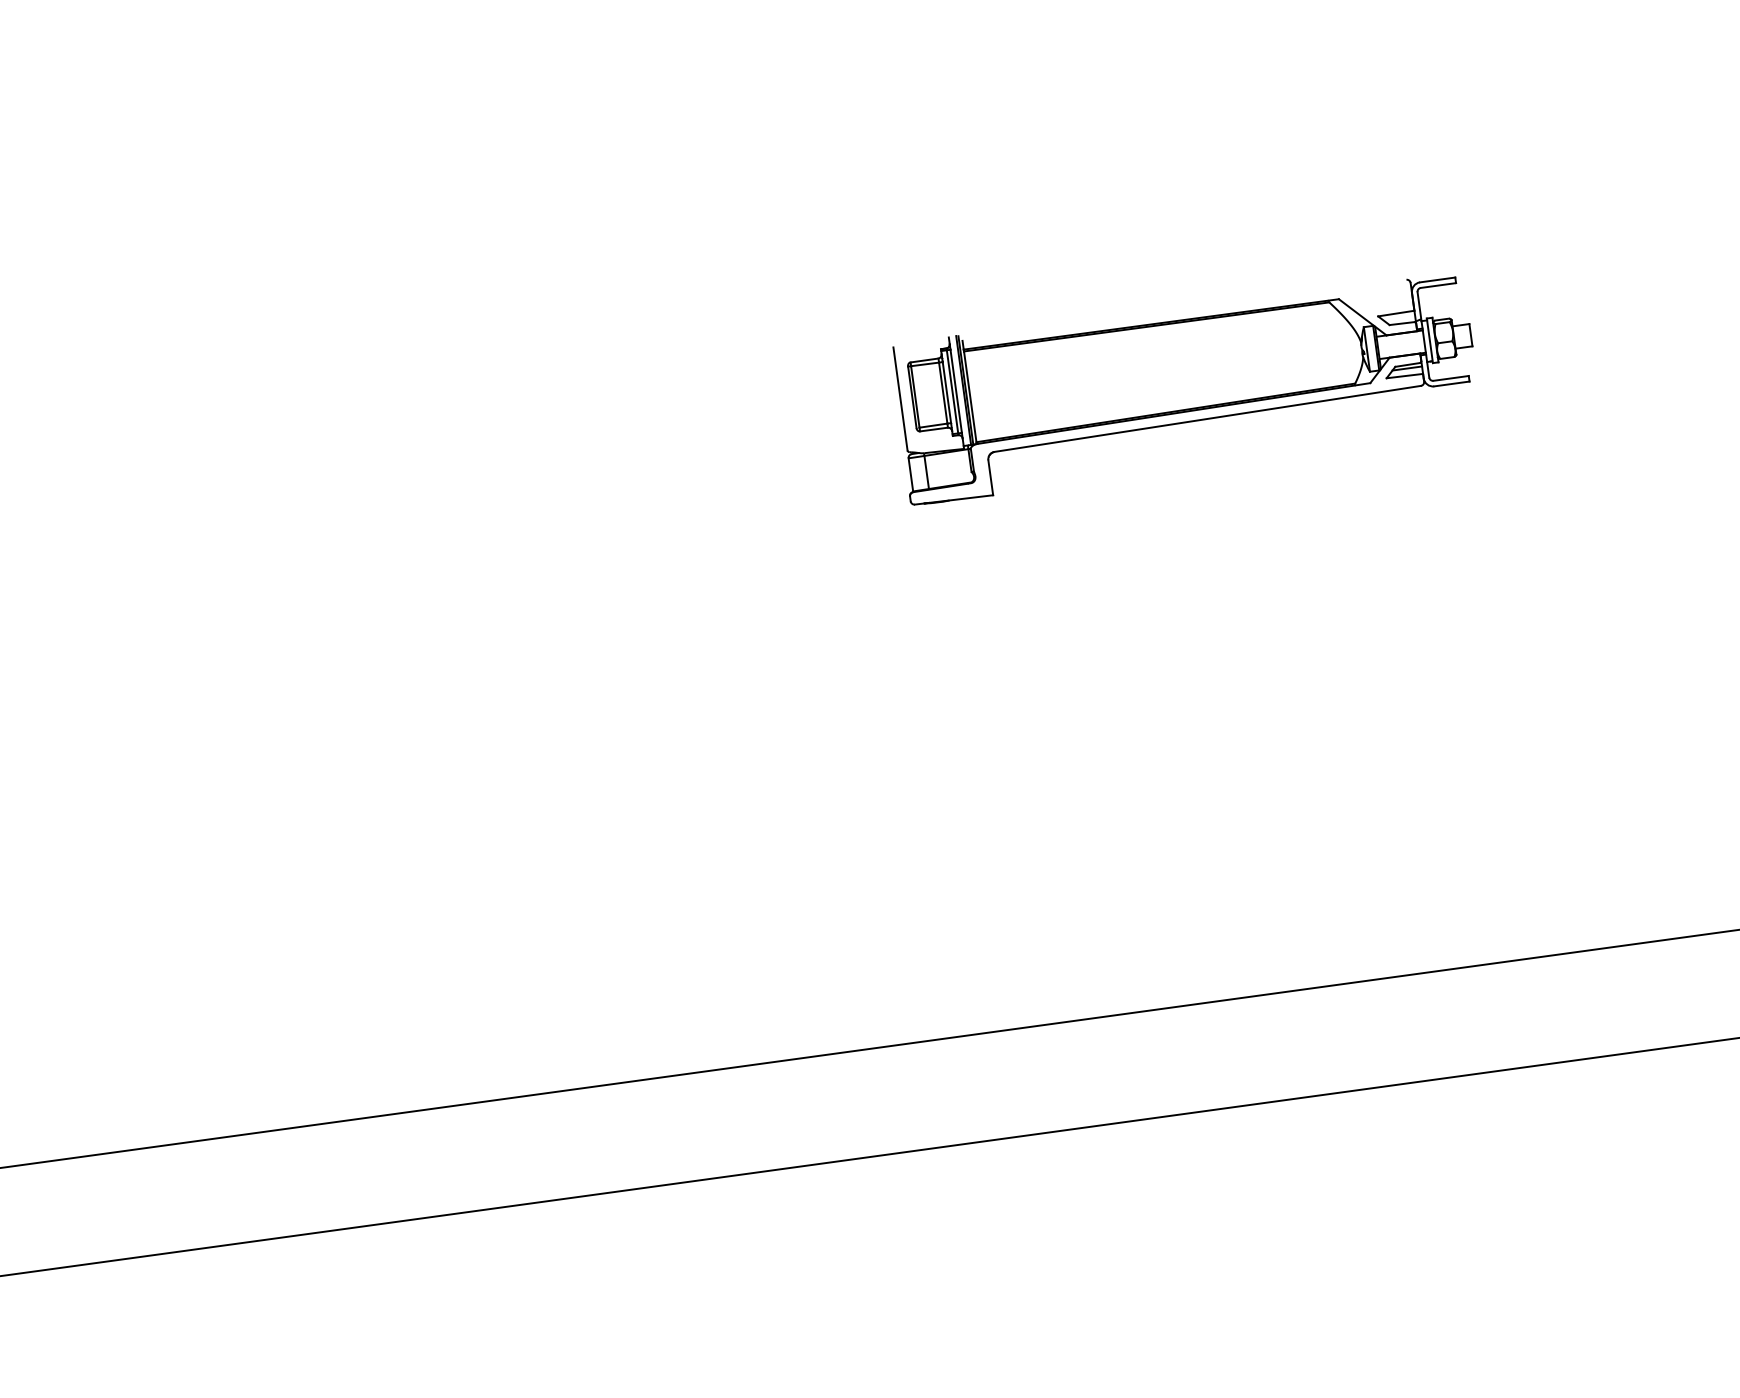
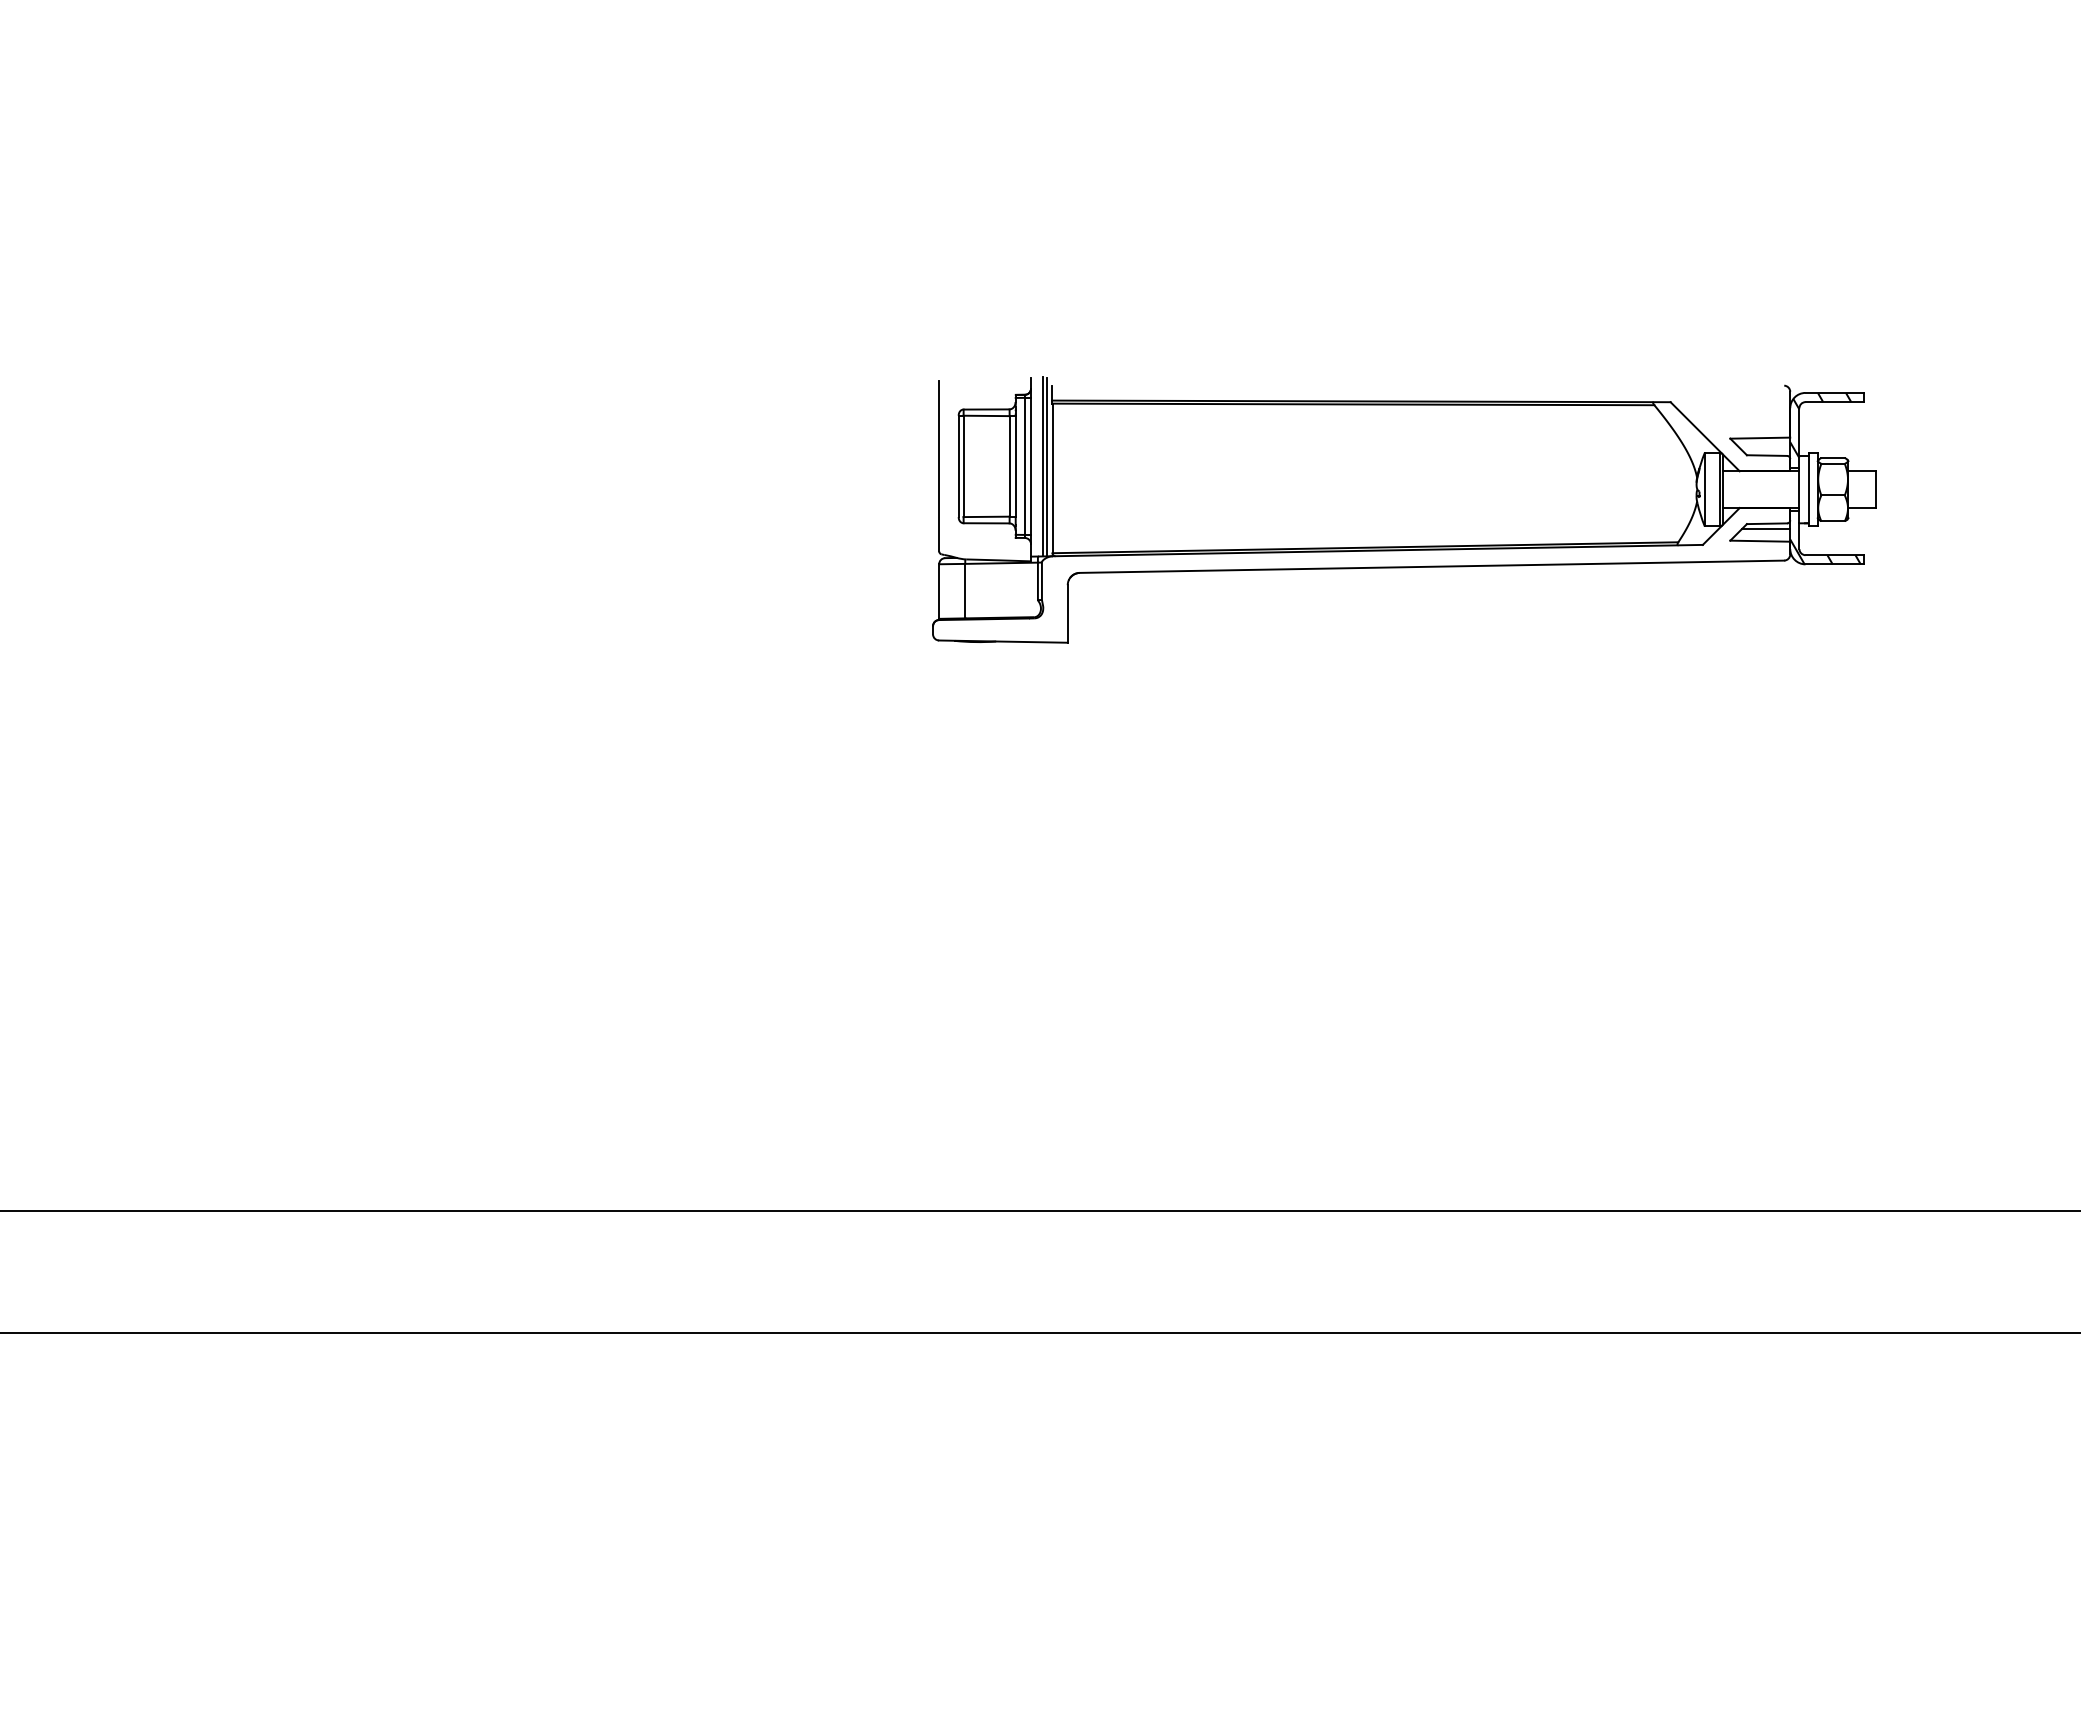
part: (1186, 386) -> (1404, 509), size x1.43

